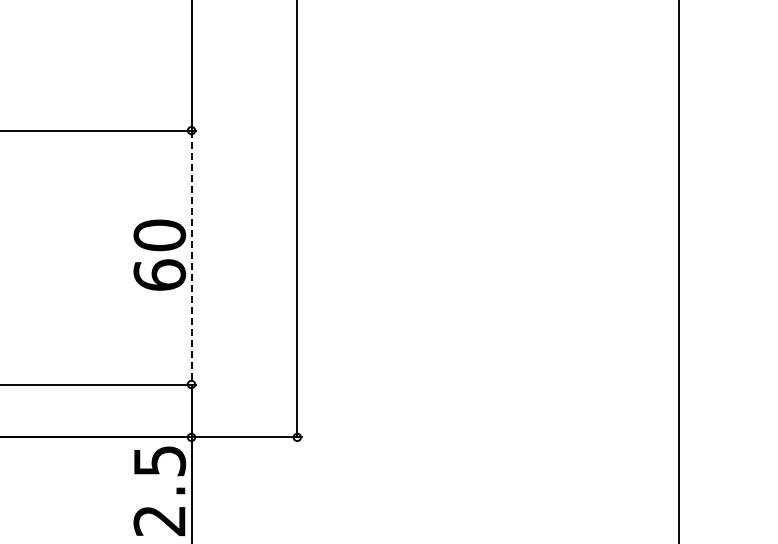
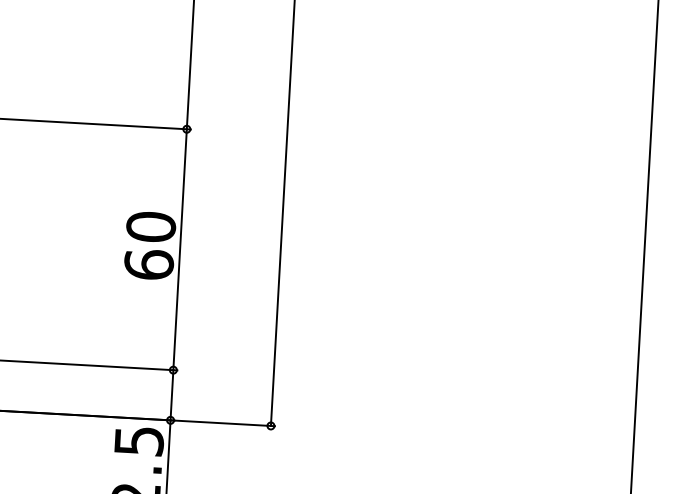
line: (191, 257) -> (180, 249), dashed -> solid

